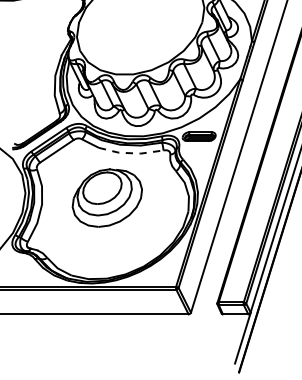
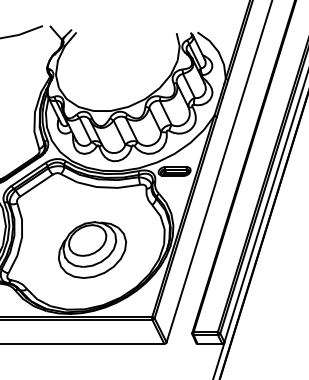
line: (132, 153) -> (109, 187), dashed -> solid
part: (106, 197) -> (91, 249), moved

